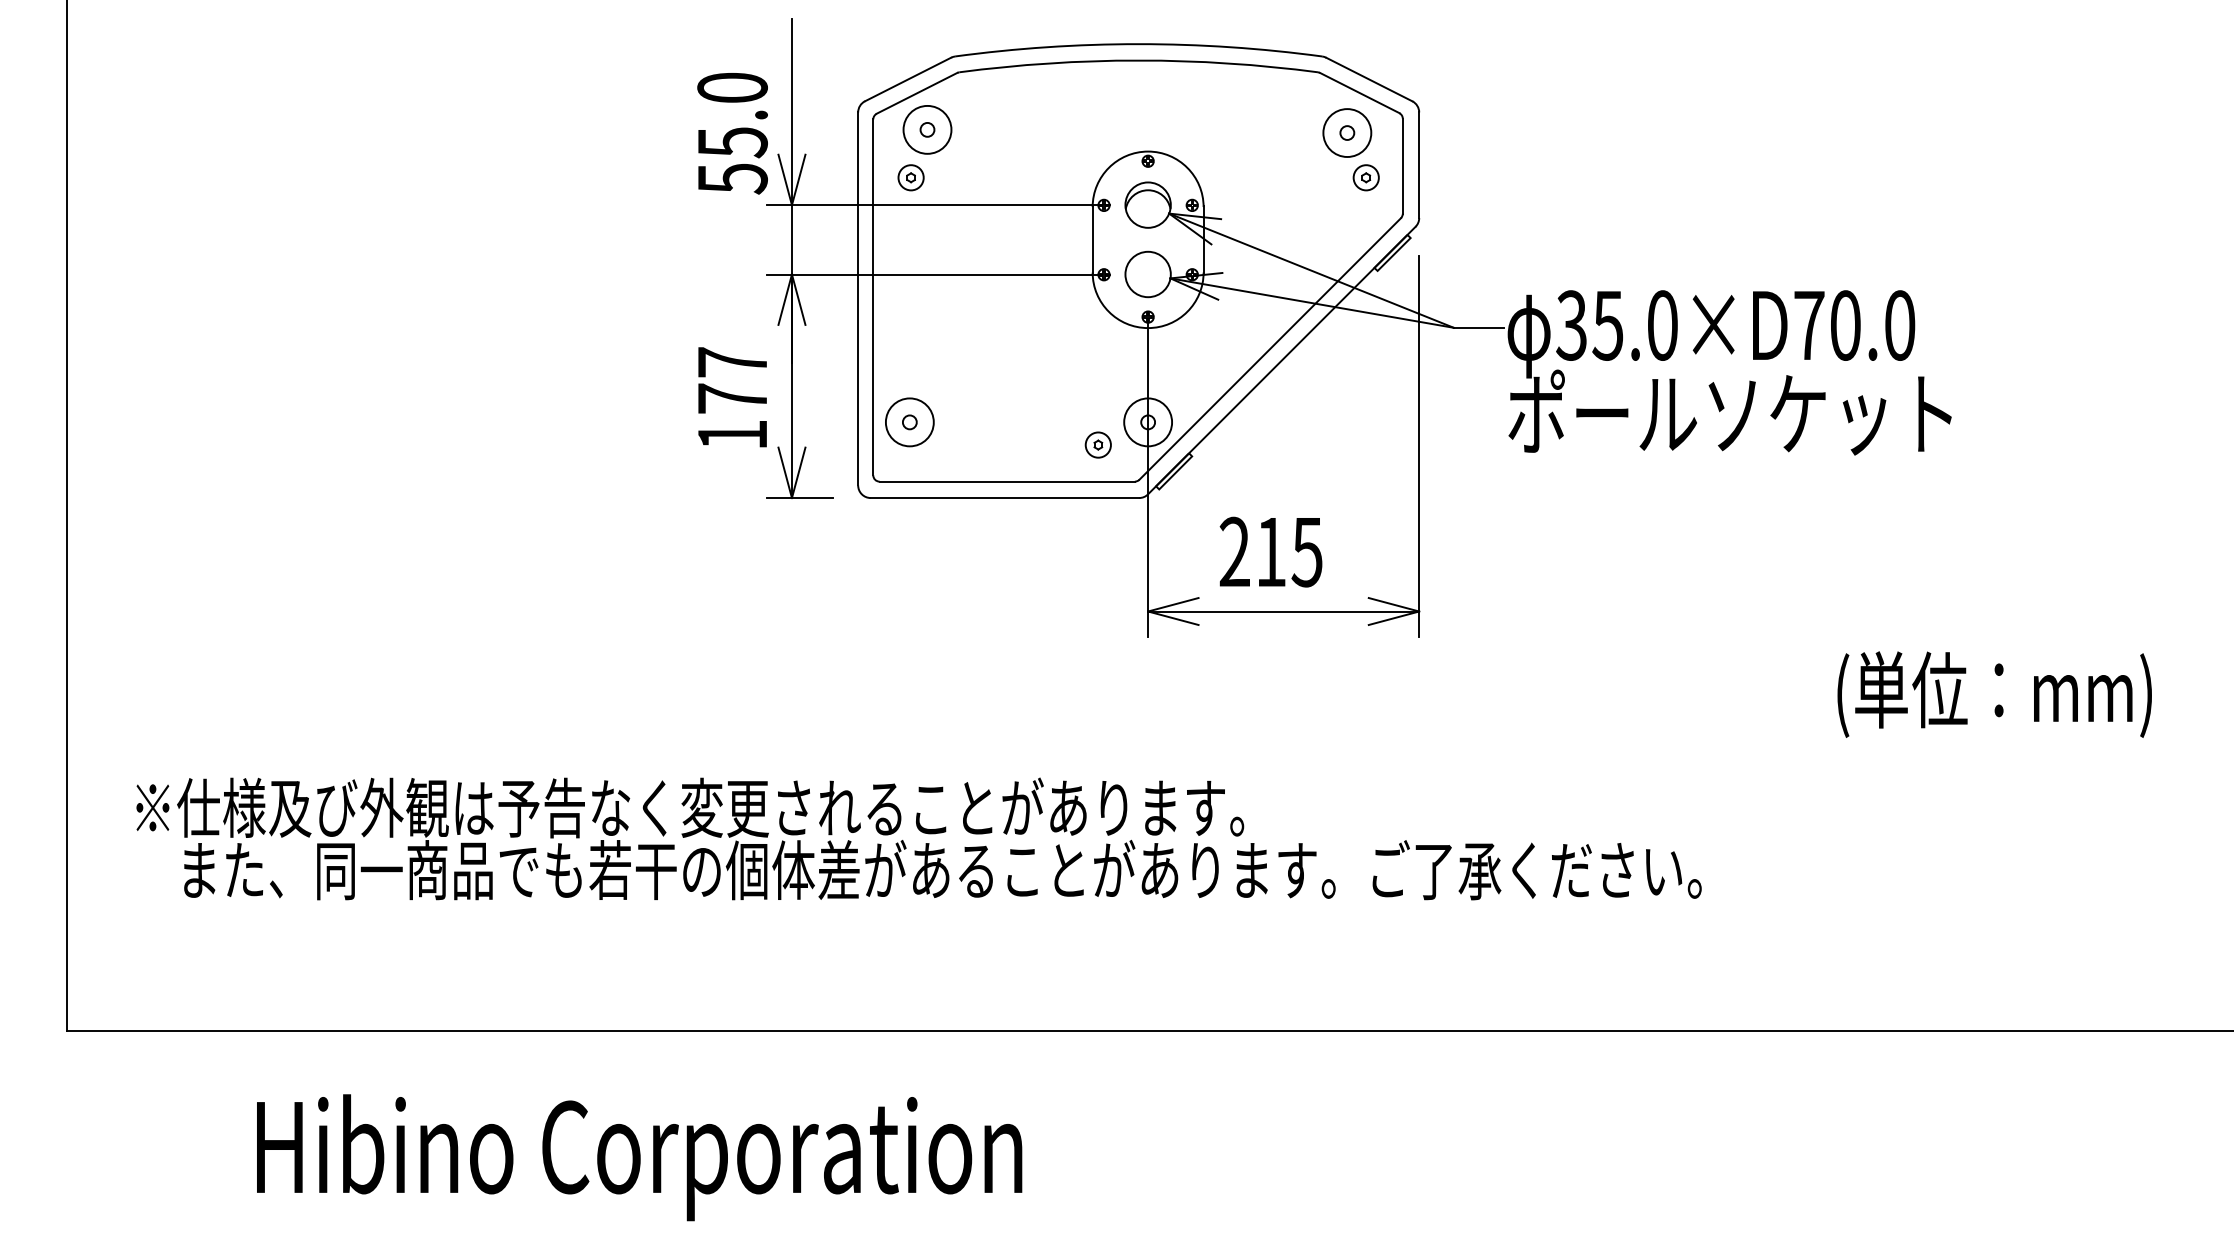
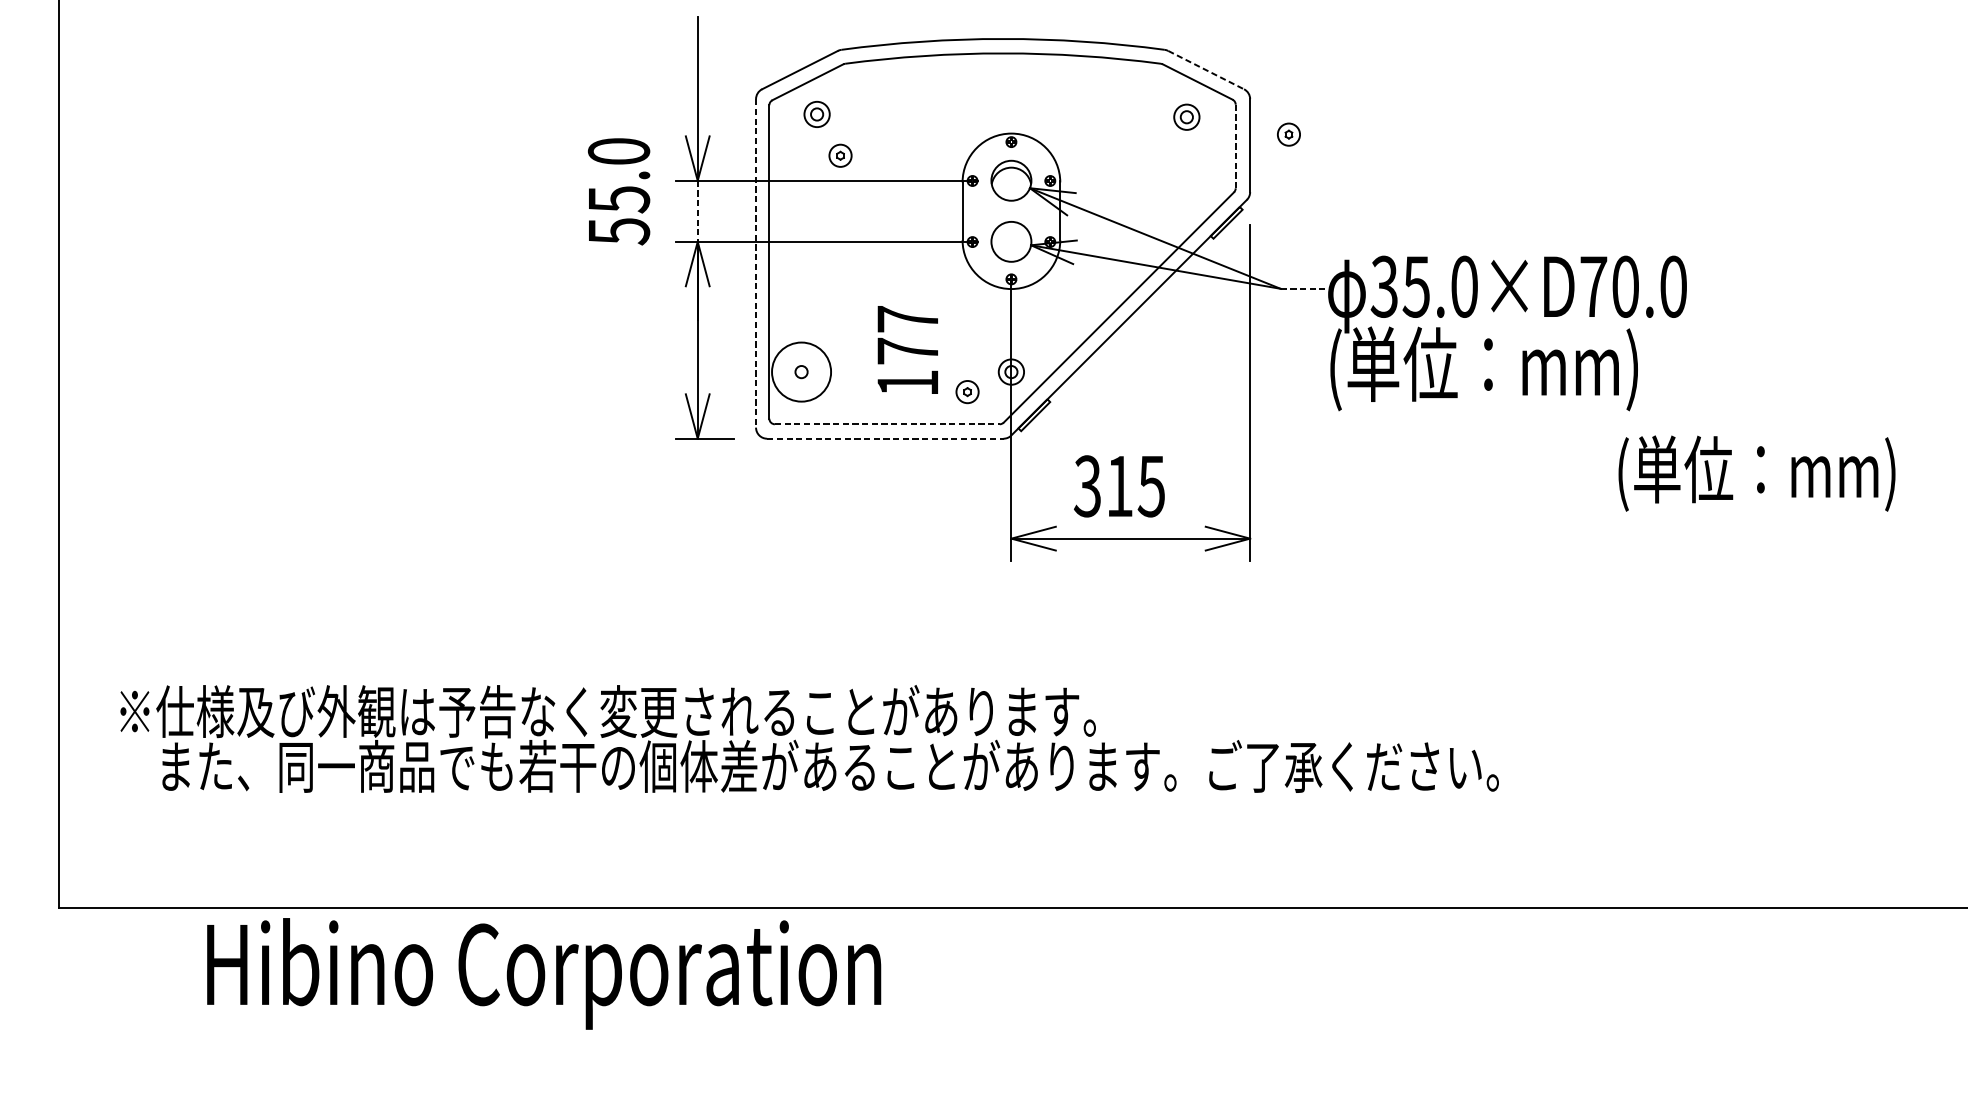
line: (1369, 79) -> (1206, 70), solid -> dashed
circle: (927, 129) -> (817, 114), size x0.6
circle: (1347, 132) -> (1187, 116), size x0.6
text: (732, 133) -> (618, 191), moved
line: (1402, 165) -> (1235, 145), solid -> dashed
part: (910, 177) -> (840, 155), moved
part: (1365, 177) -> (1288, 134), moved
line: (791, 239) -> (697, 211), solid -> dashed
line: (858, 299) -> (756, 263), solid -> dashed
line: (1479, 327) -> (1303, 288), solid -> dashed
text: (732, 397) -> (907, 350), moved
text: (1729, 417) -> (1523, 367), ポールソケット -> (単位：mm)
circle: (909, 422) -> (801, 372), size x1.4
circle: (1148, 422) -> (1011, 372), size x0.6
line: (1007, 481) -> (887, 424), solid -> dashed
line: (1005, 498) -> (885, 439), solid -> dashed
text: (1234, 552) -> (1087, 486), 215 -> 315
text: (1994, 694) -> (1756, 473), moved
text: (639, 1157) -> (544, 973), moved

